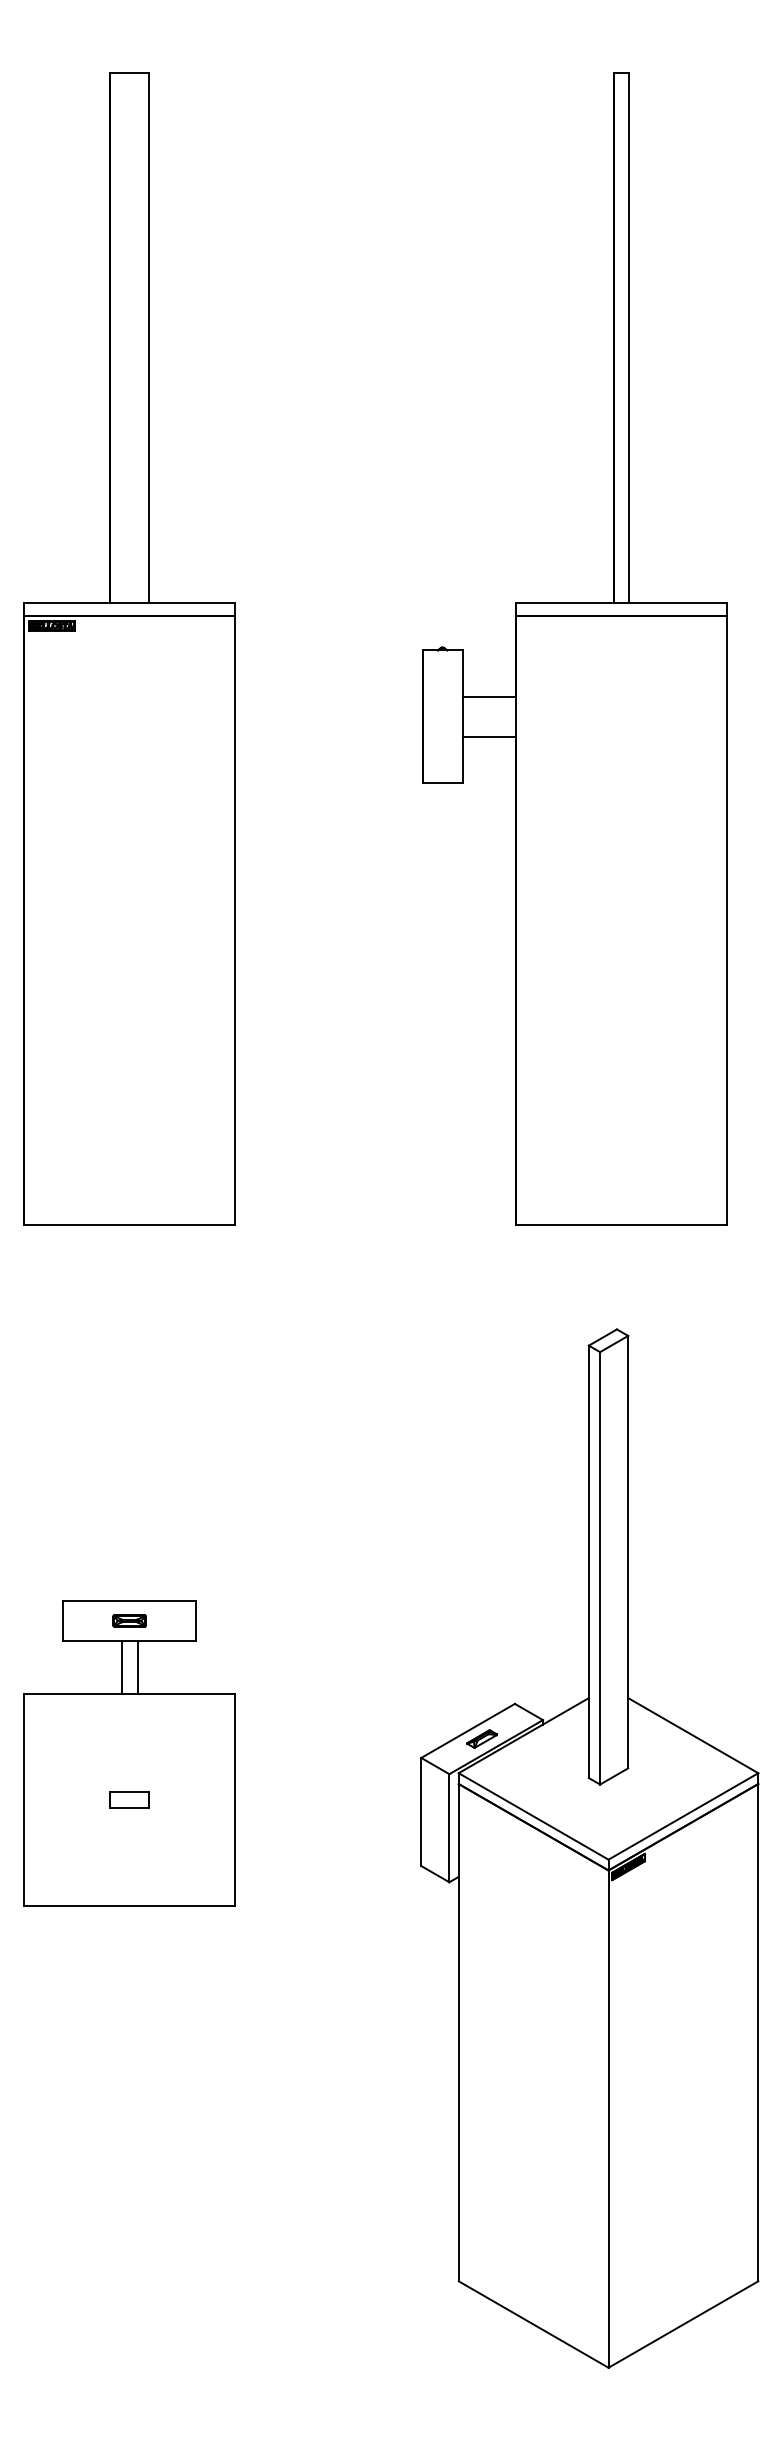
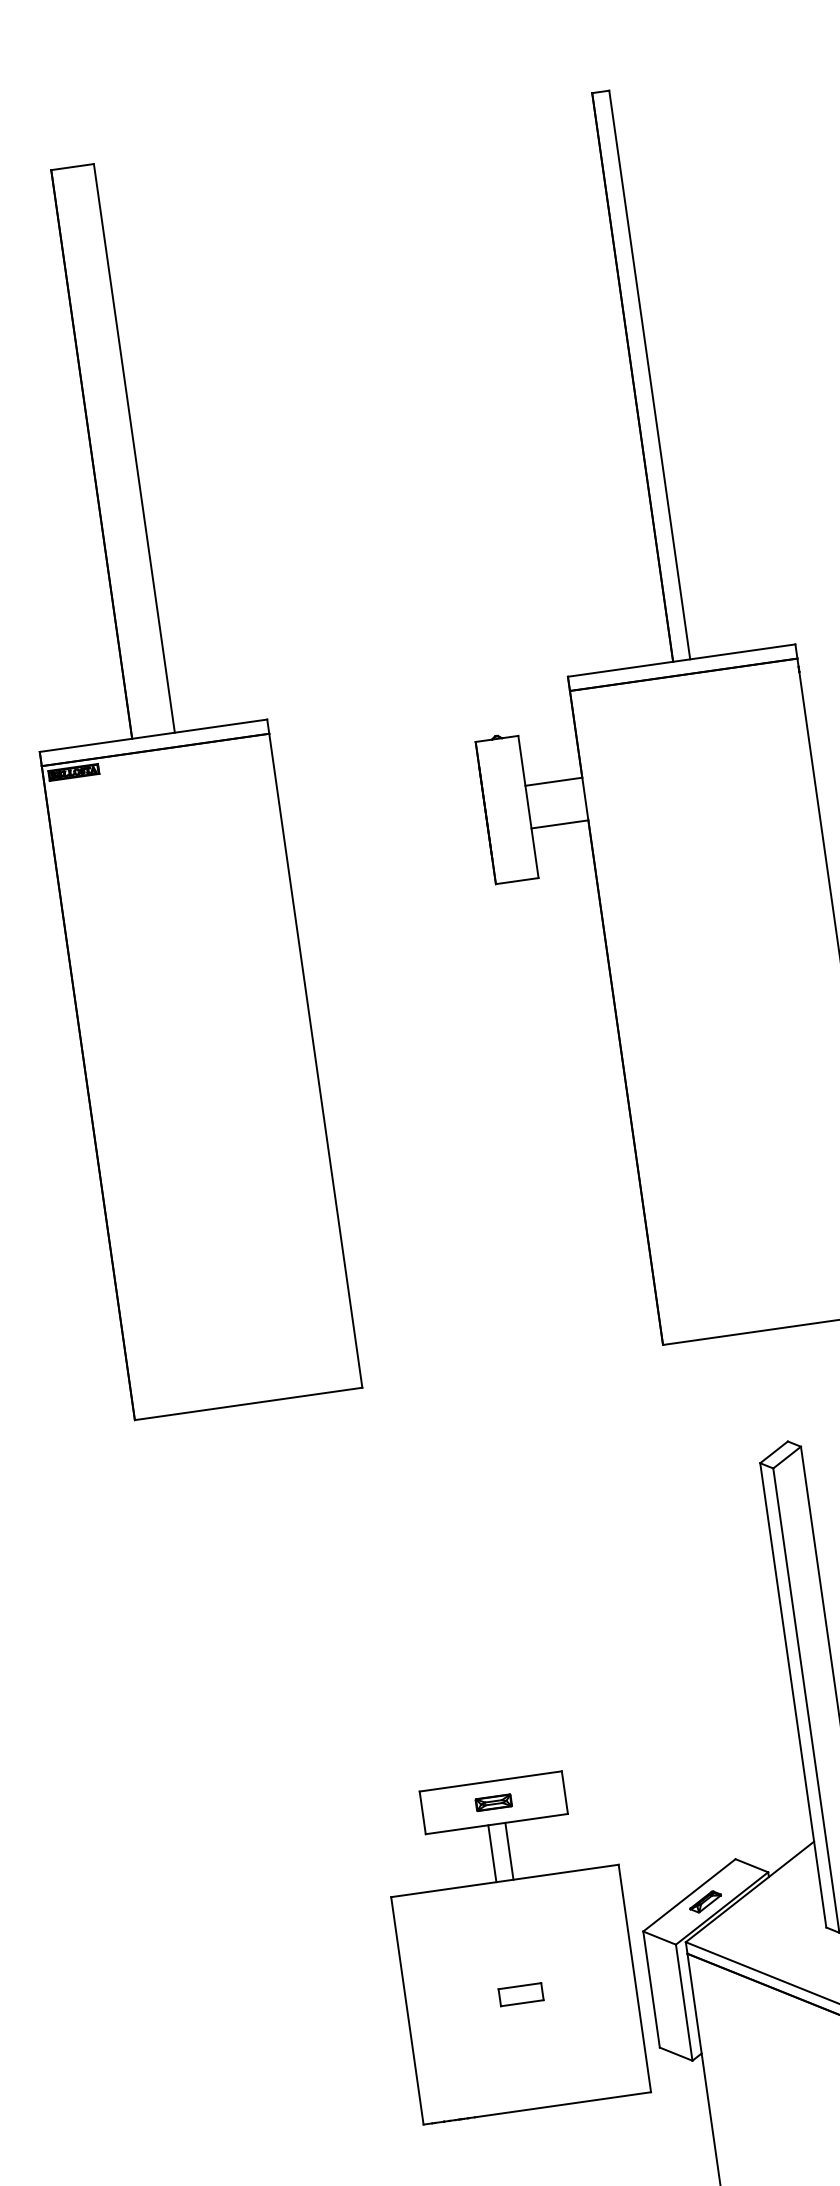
part: (129, 1753) -> (513, 1945), moved

